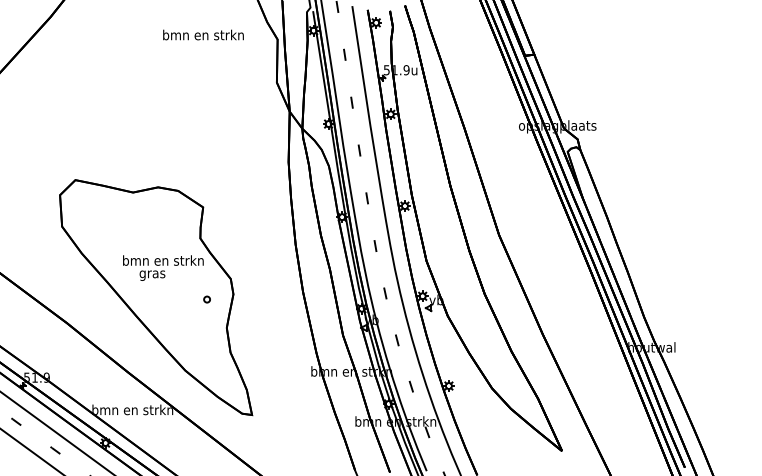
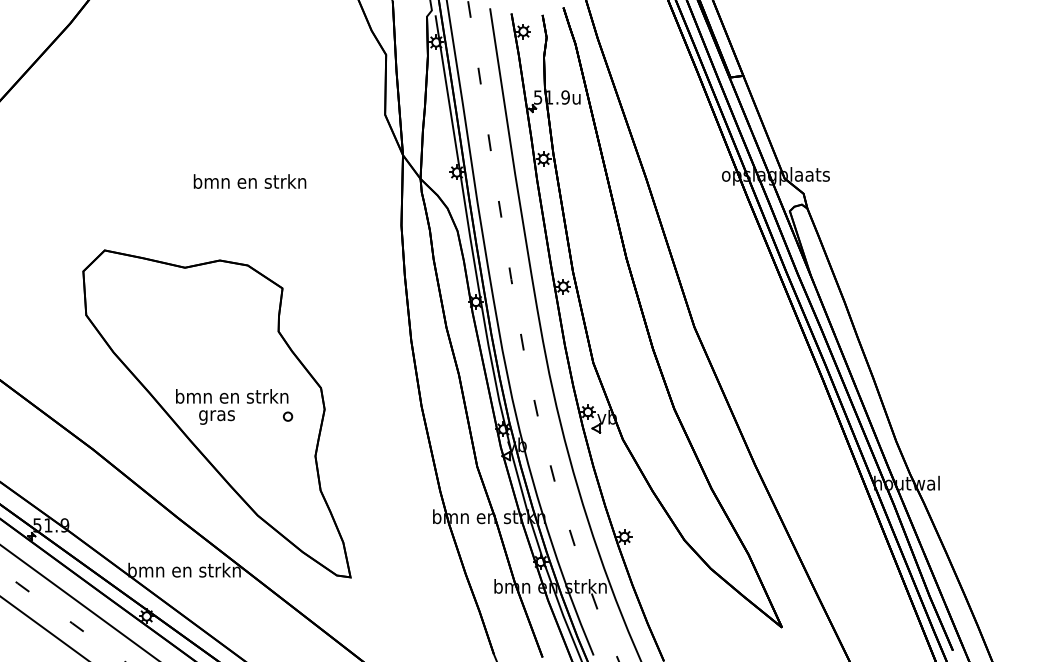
text: (203, 34) -> (249, 181), moved
text: (163, 267) -> (232, 406), moved

